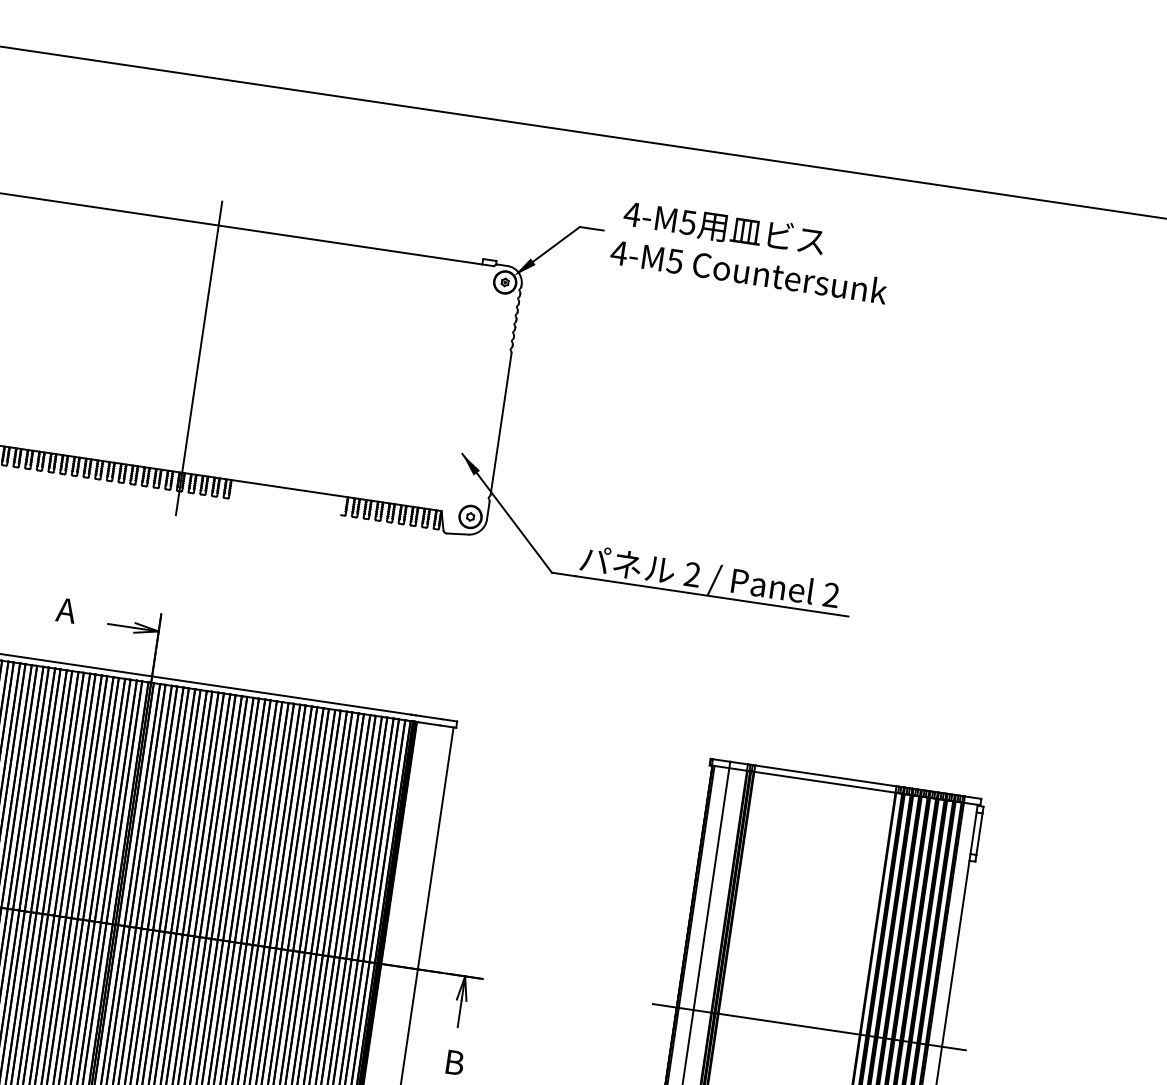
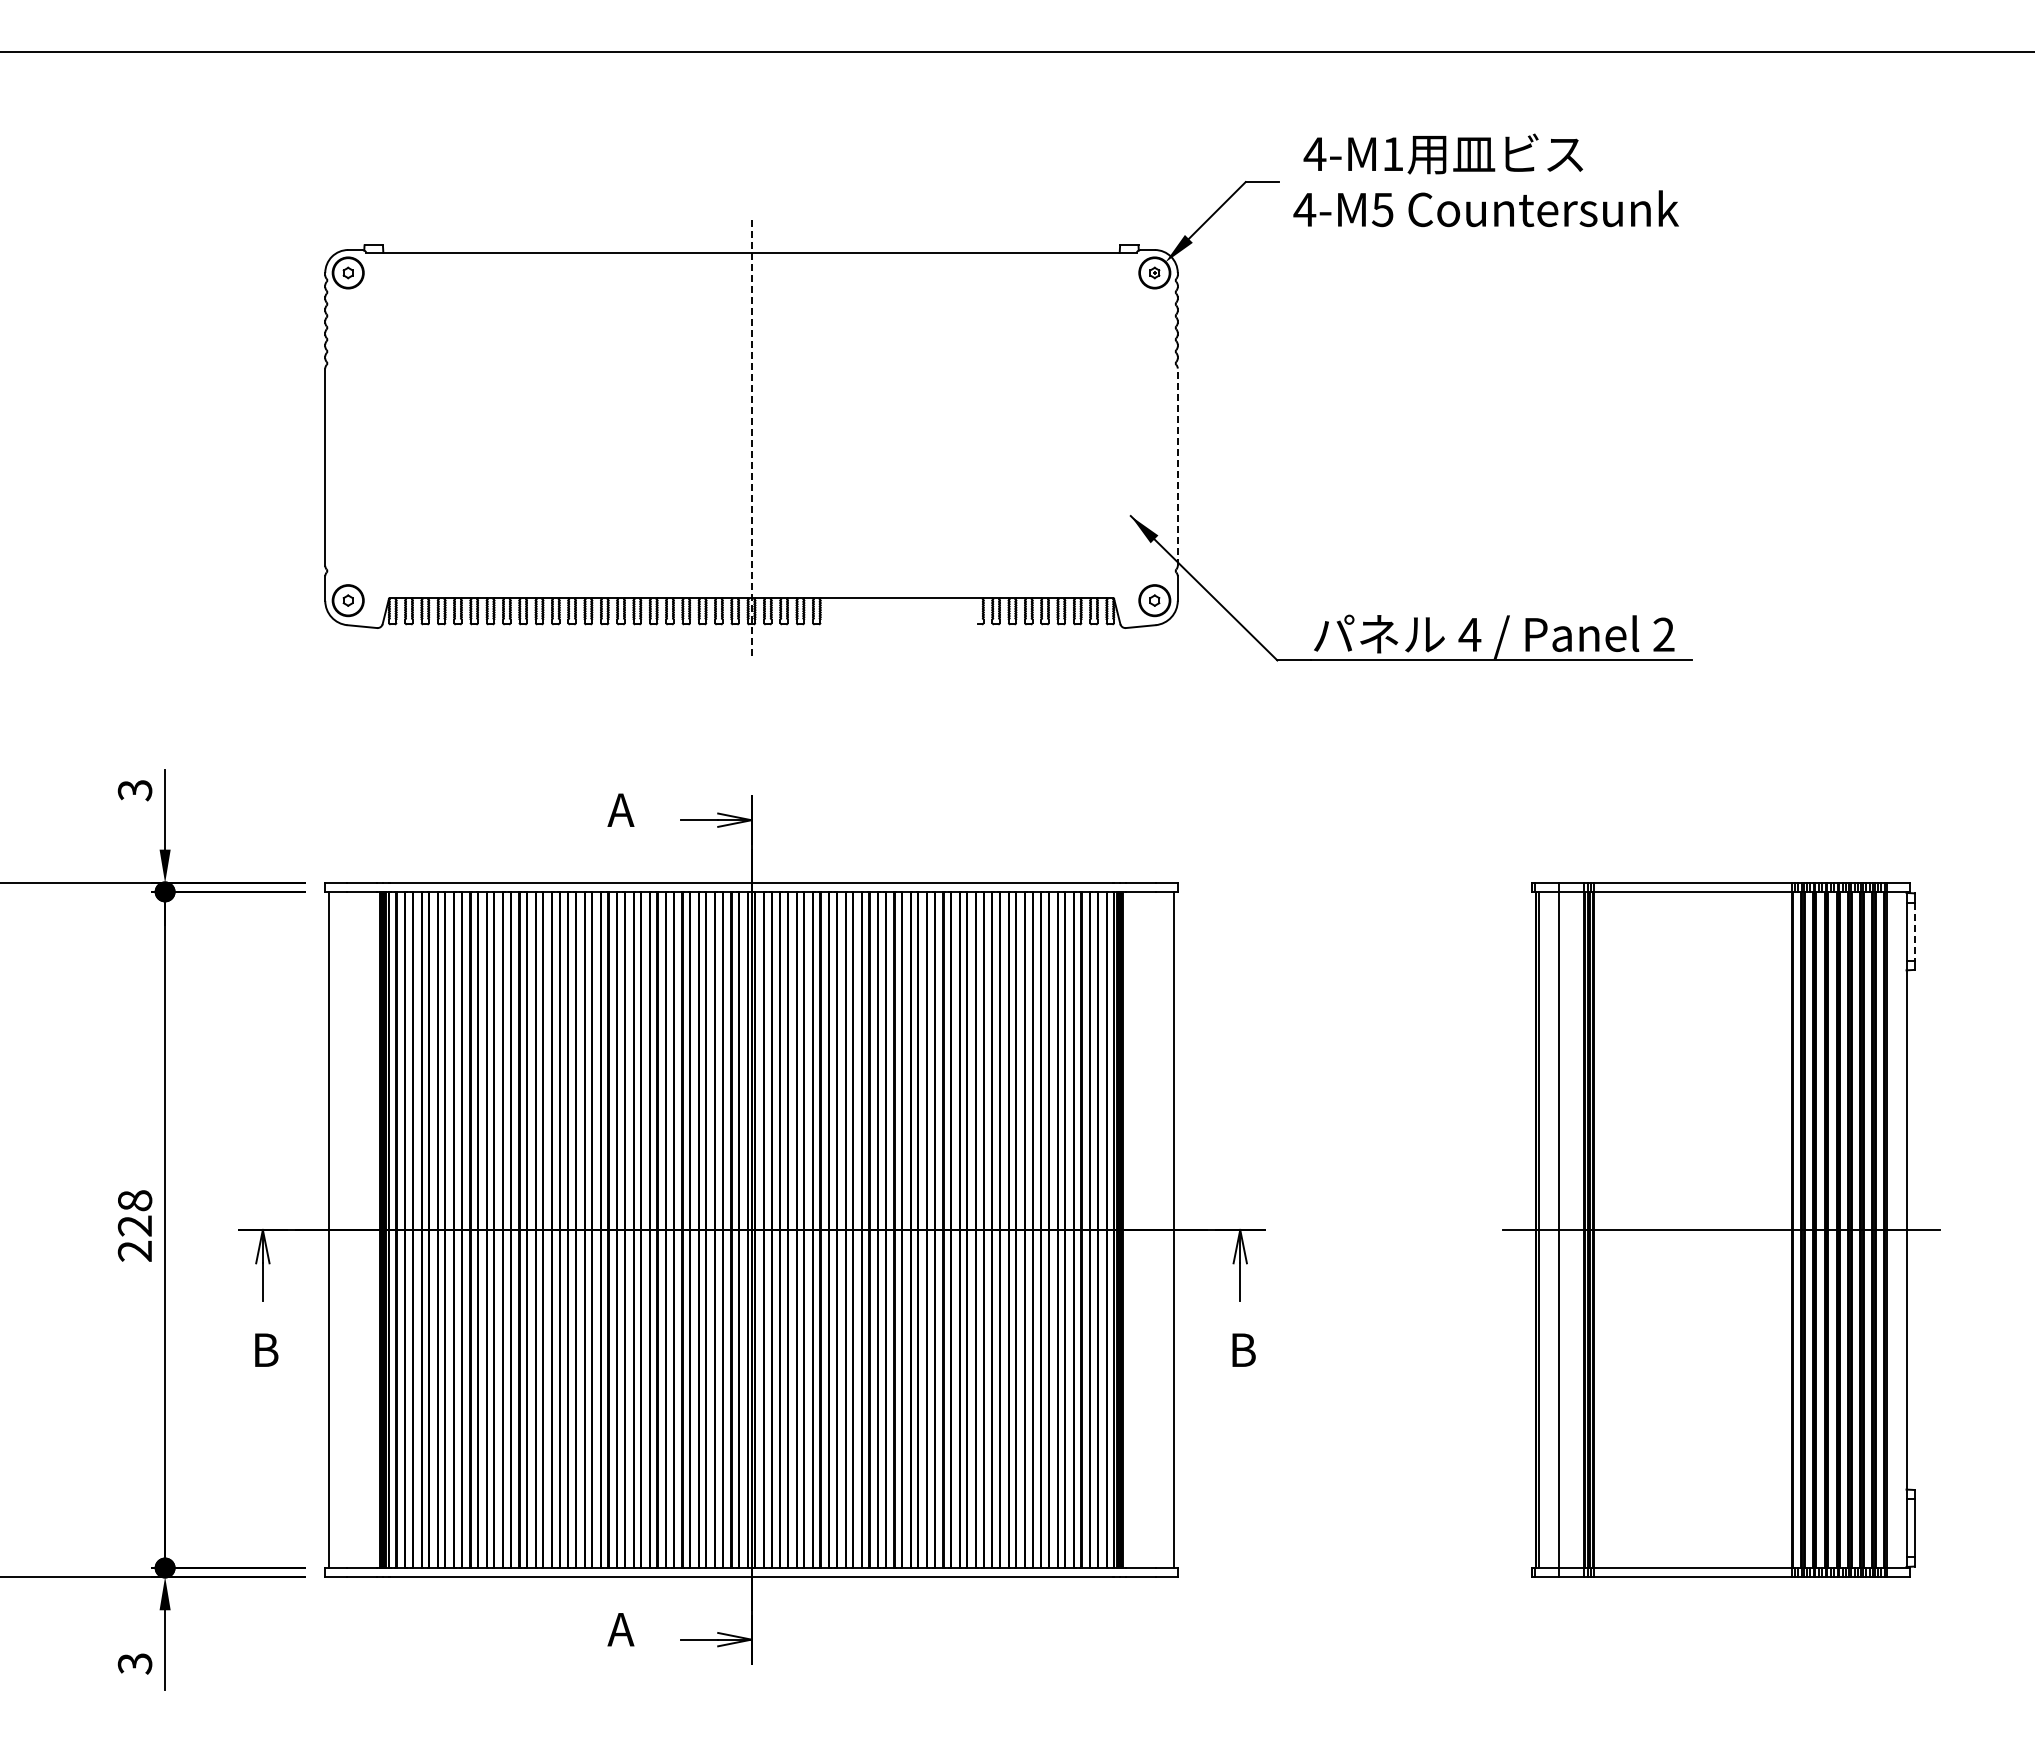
text: (687, 222) -> (1392, 154), 4-M5 -> 4-M1
line: (198, 359) -> (751, 439), solid -> dashed
line: (500, 424) -> (1177, 467), solid -> dashed
text: (692, 574) -> (1469, 634), 2 -> 4
line: (979, 834) -> (1914, 932), solid -> dashed

